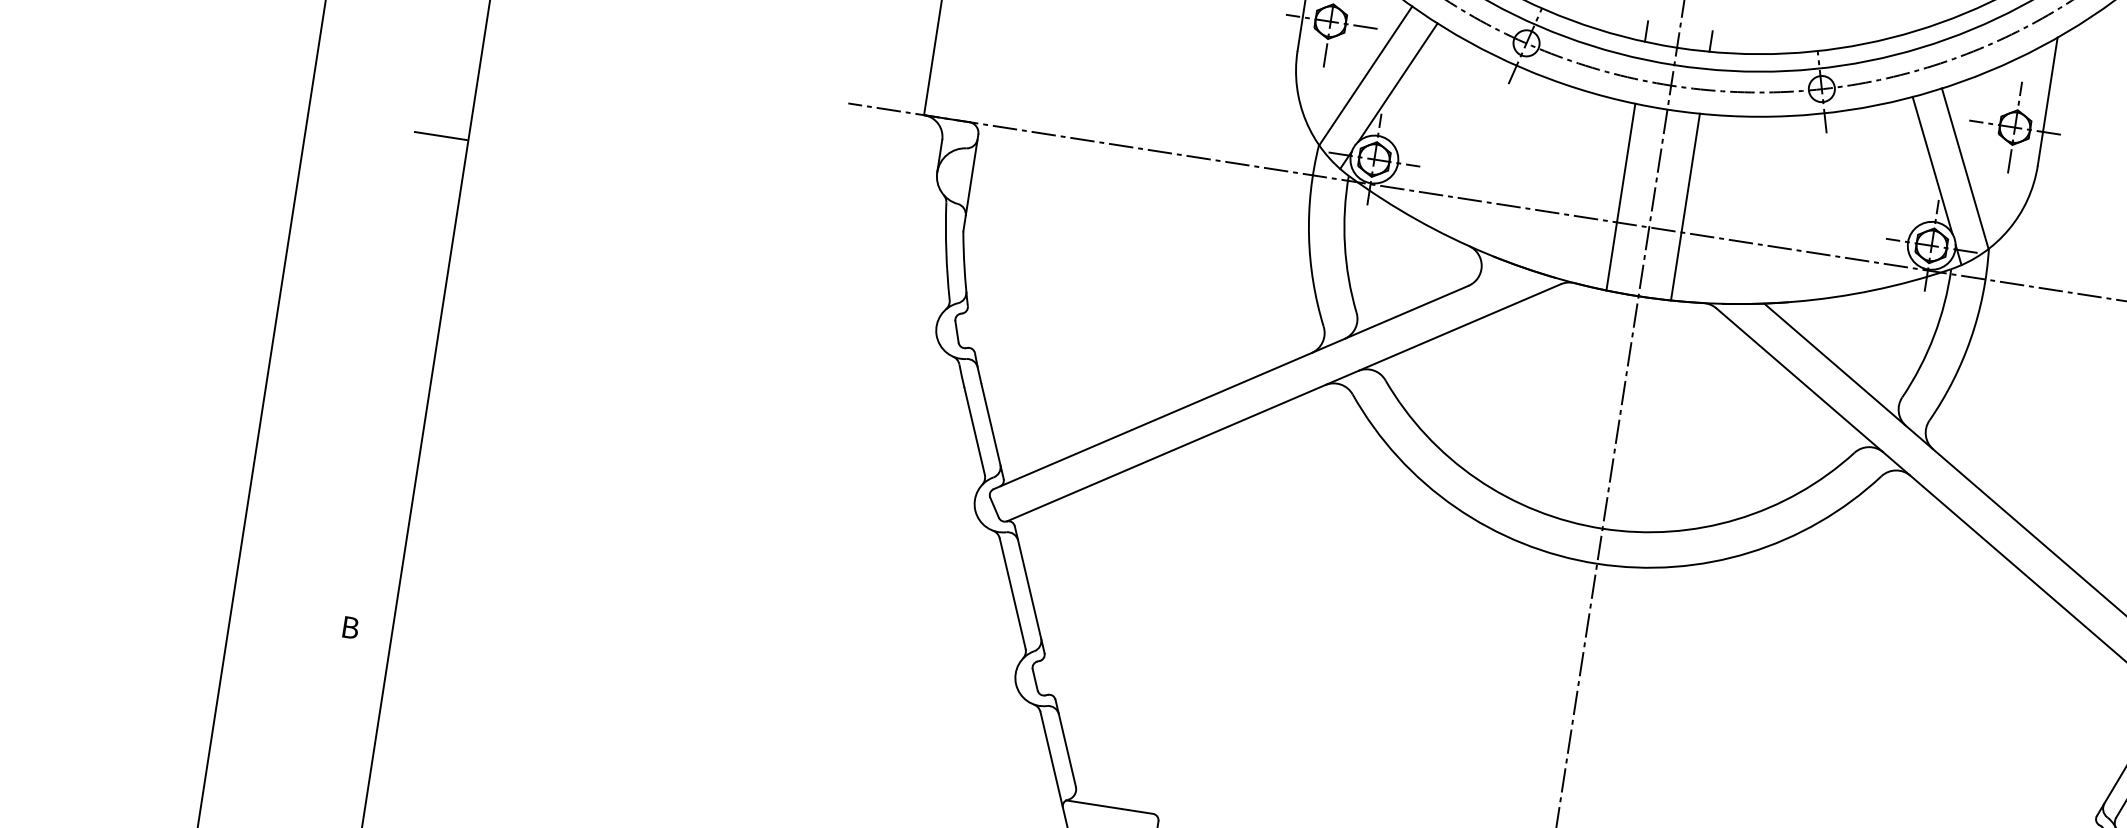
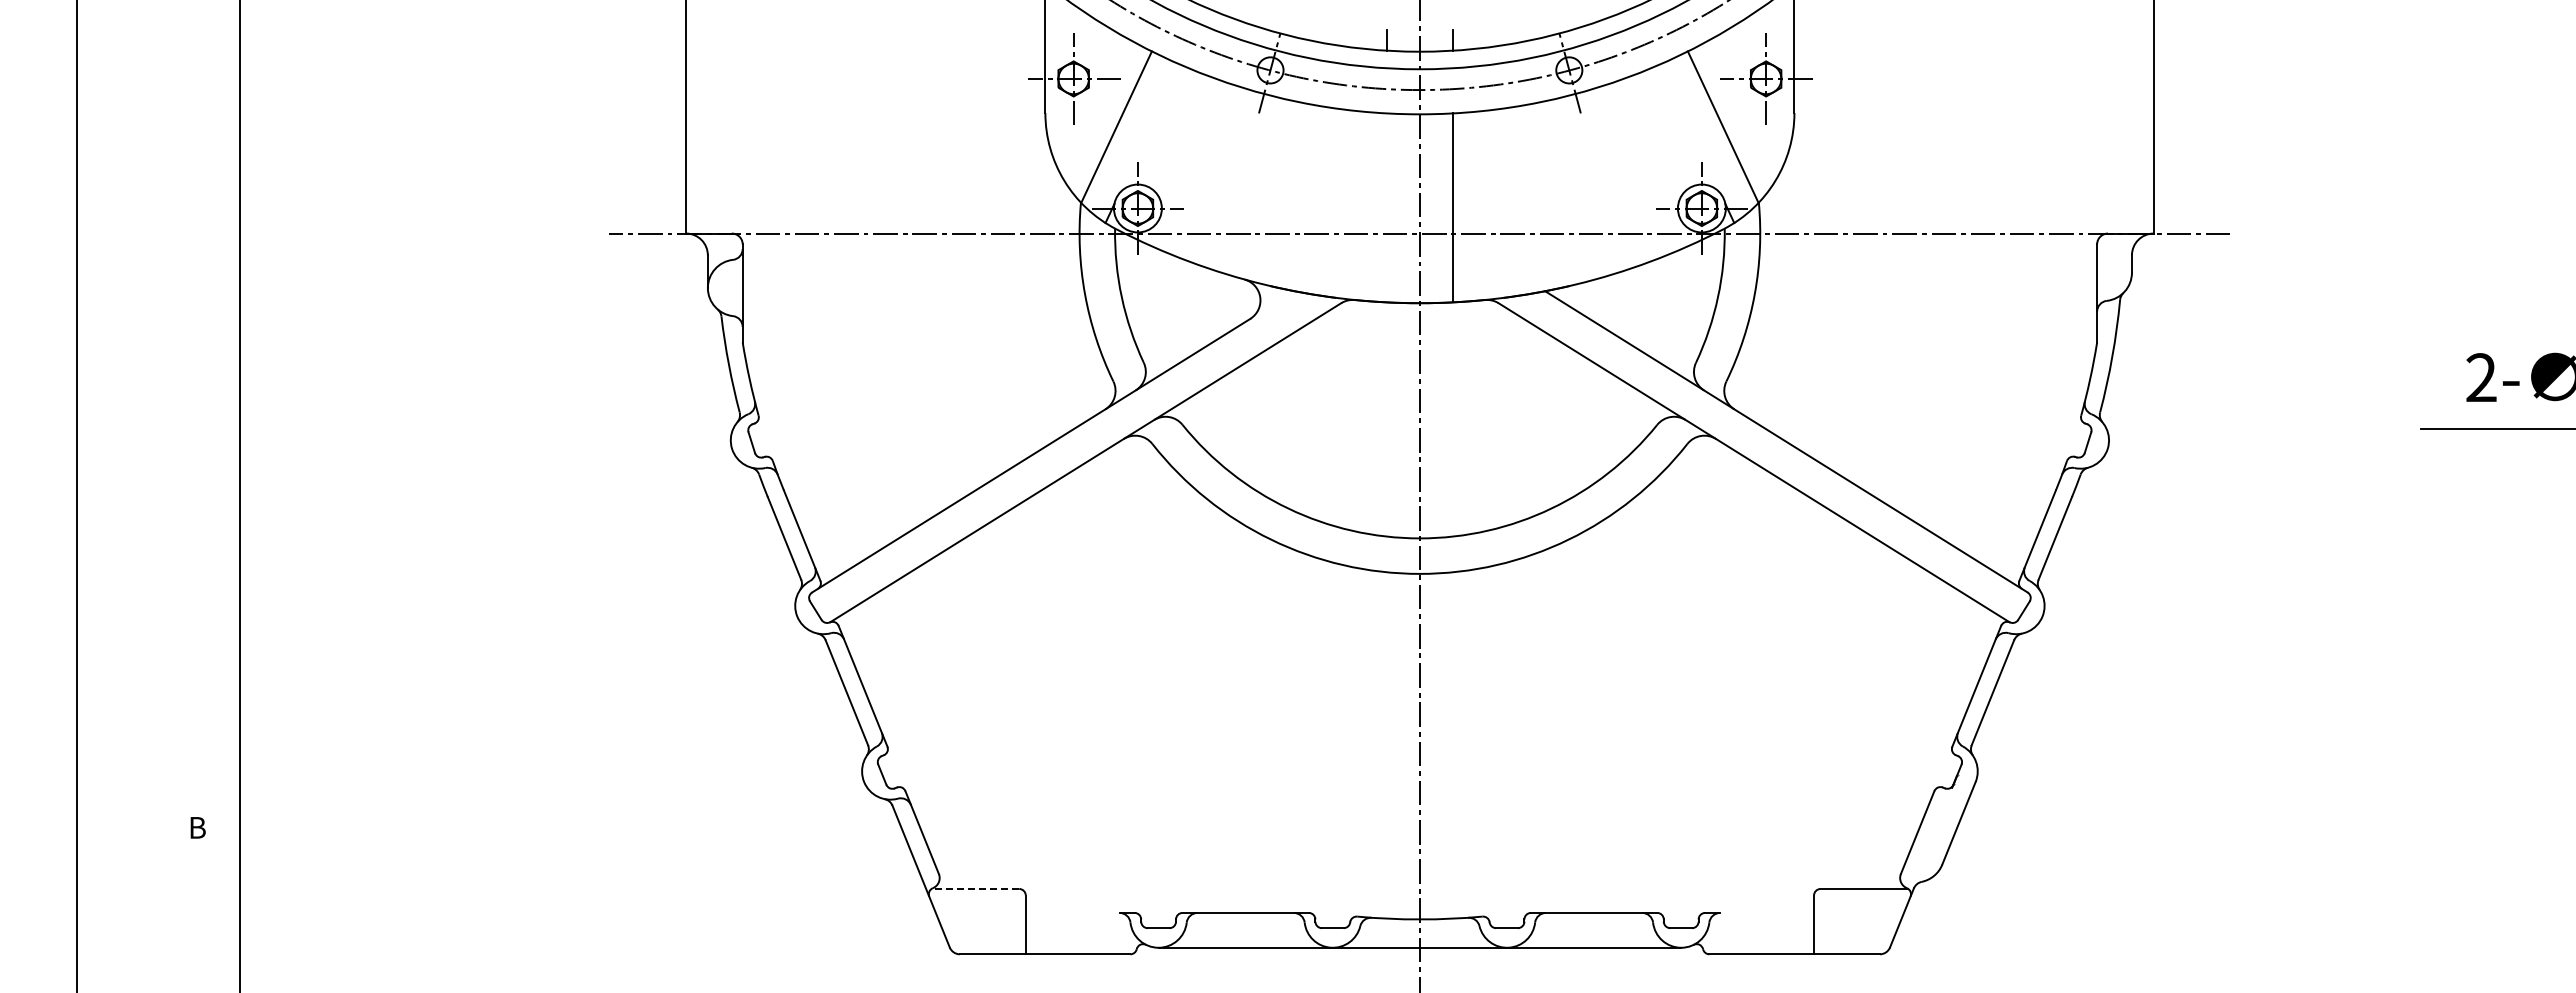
line: (1398, 82) -> (1149, 128), removed
line: (440, 136) -> (211, 328), removed
line: (1932, 165) -> (1690, 128), removed
line: (1621, 196) -> (1387, 207), removed
line: (1109, 806) -> (975, 888), solid -> dashed

